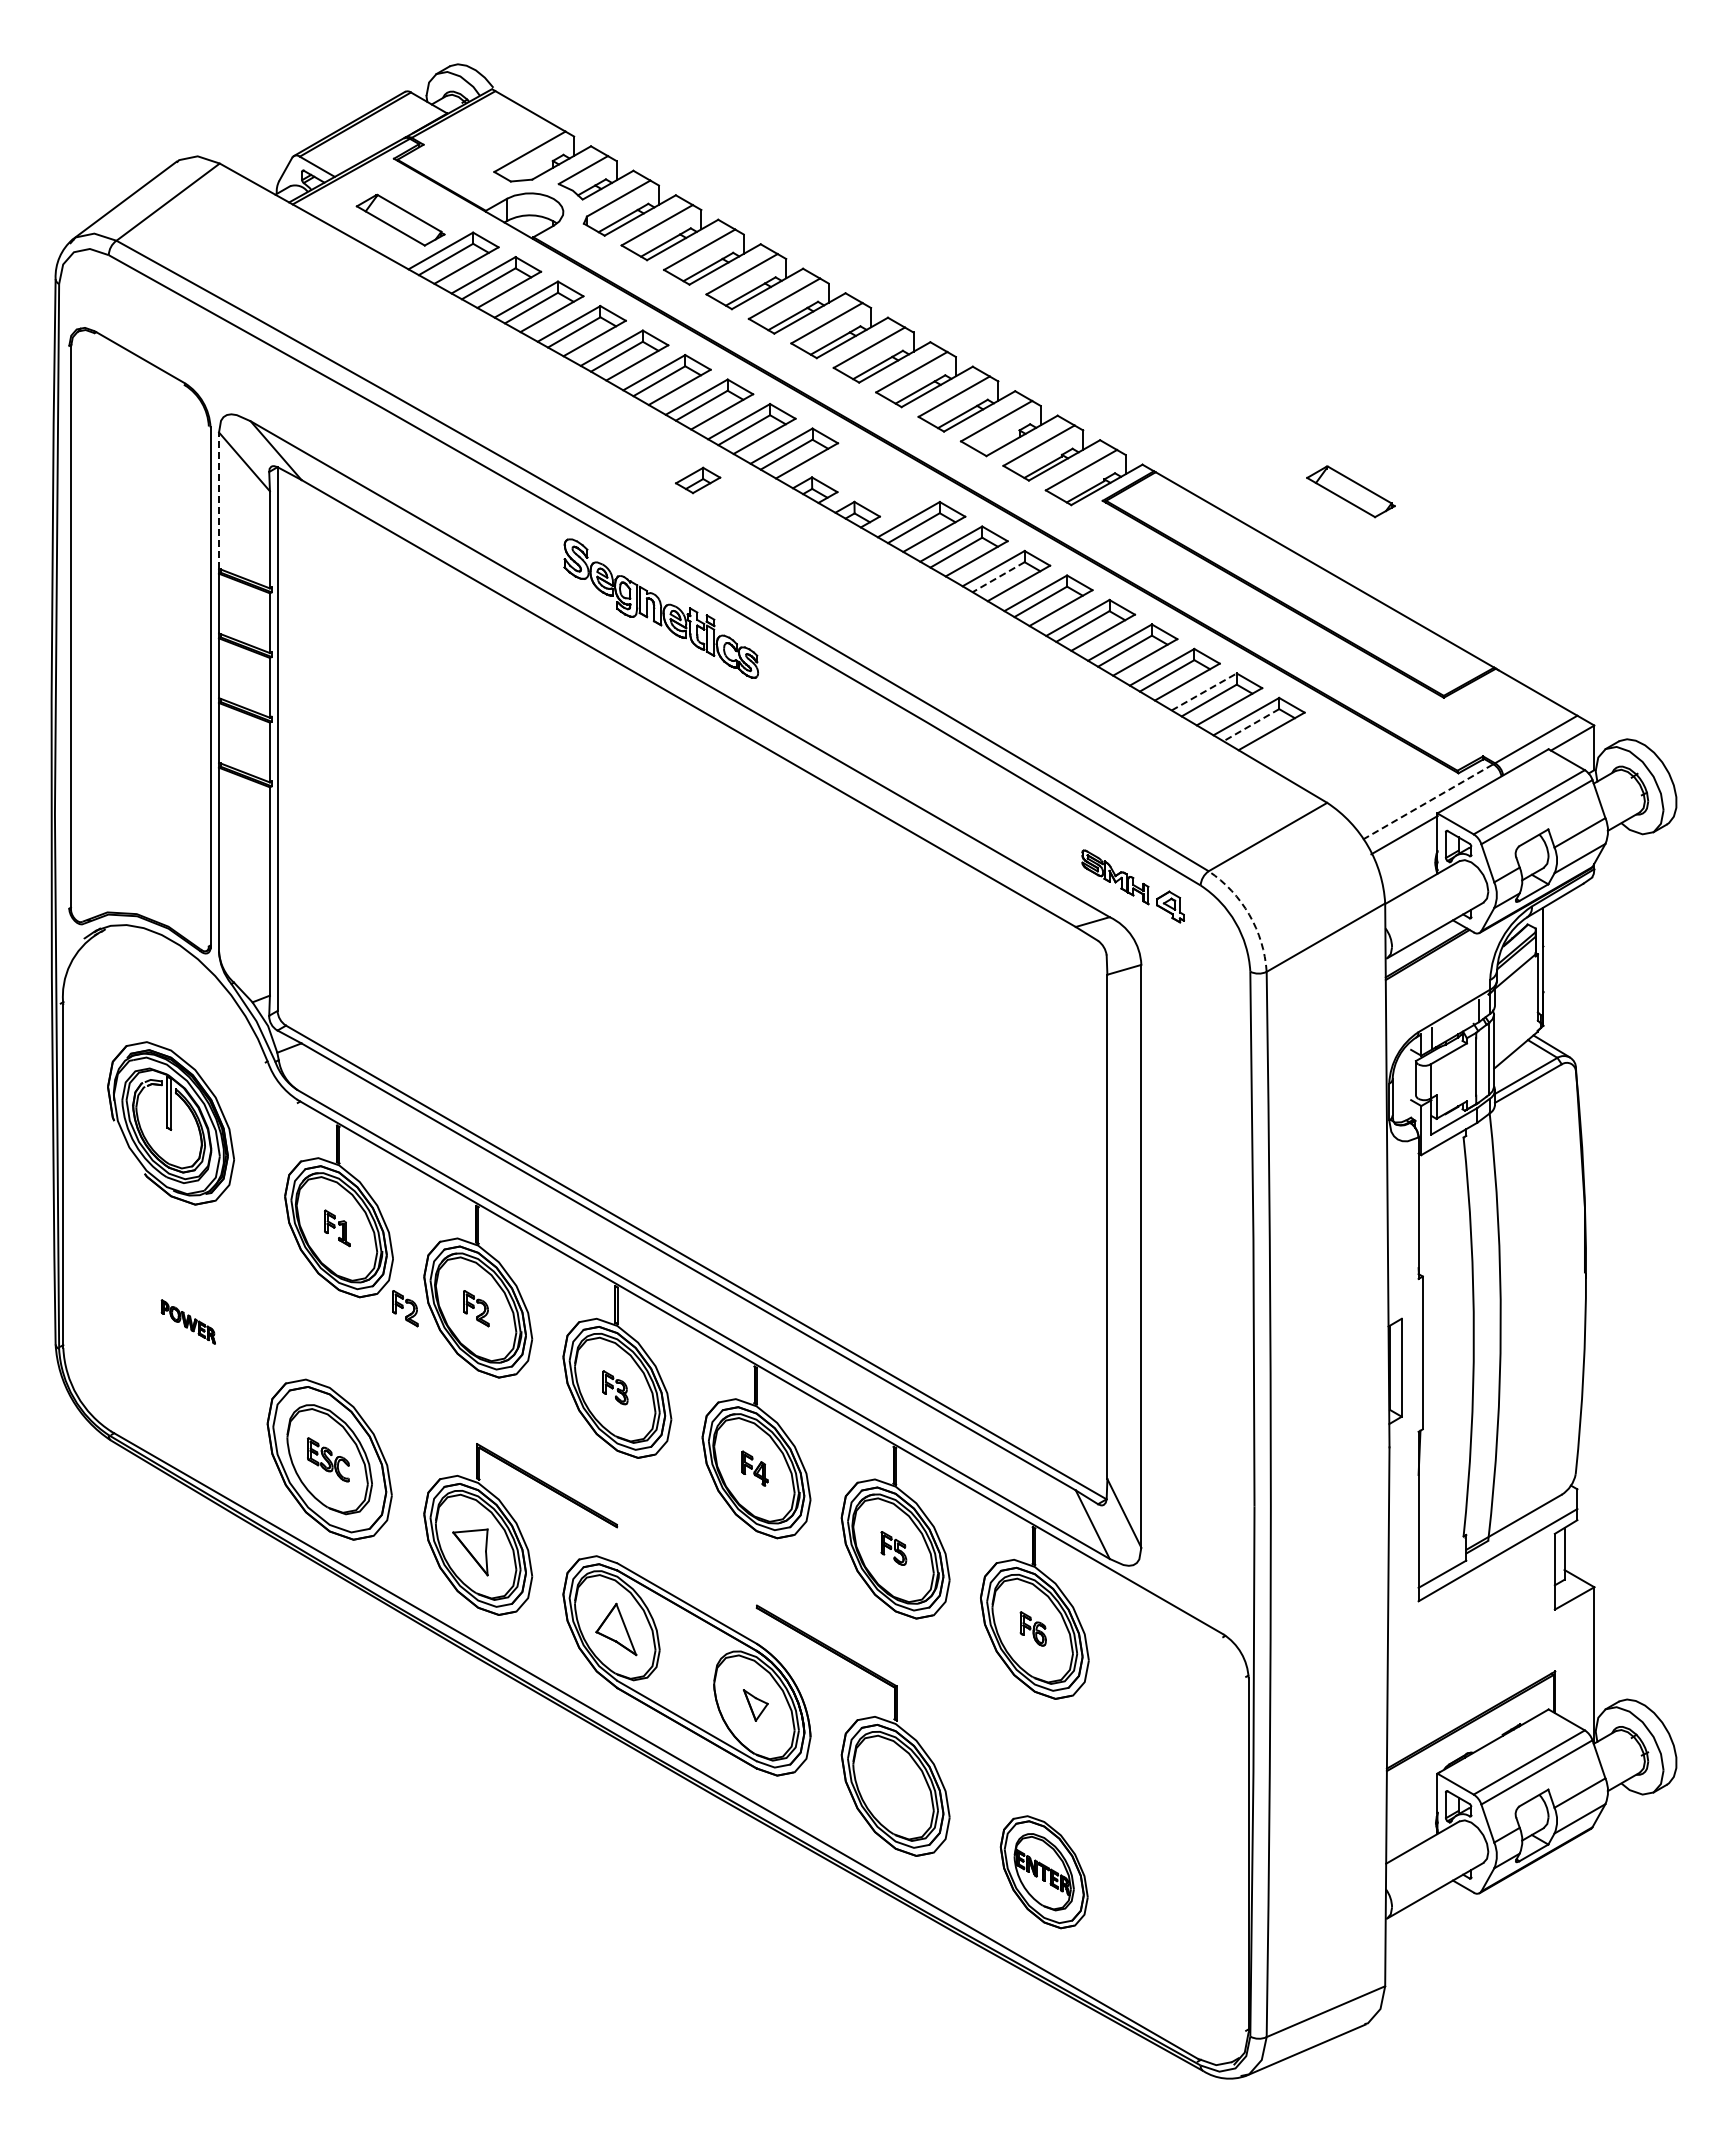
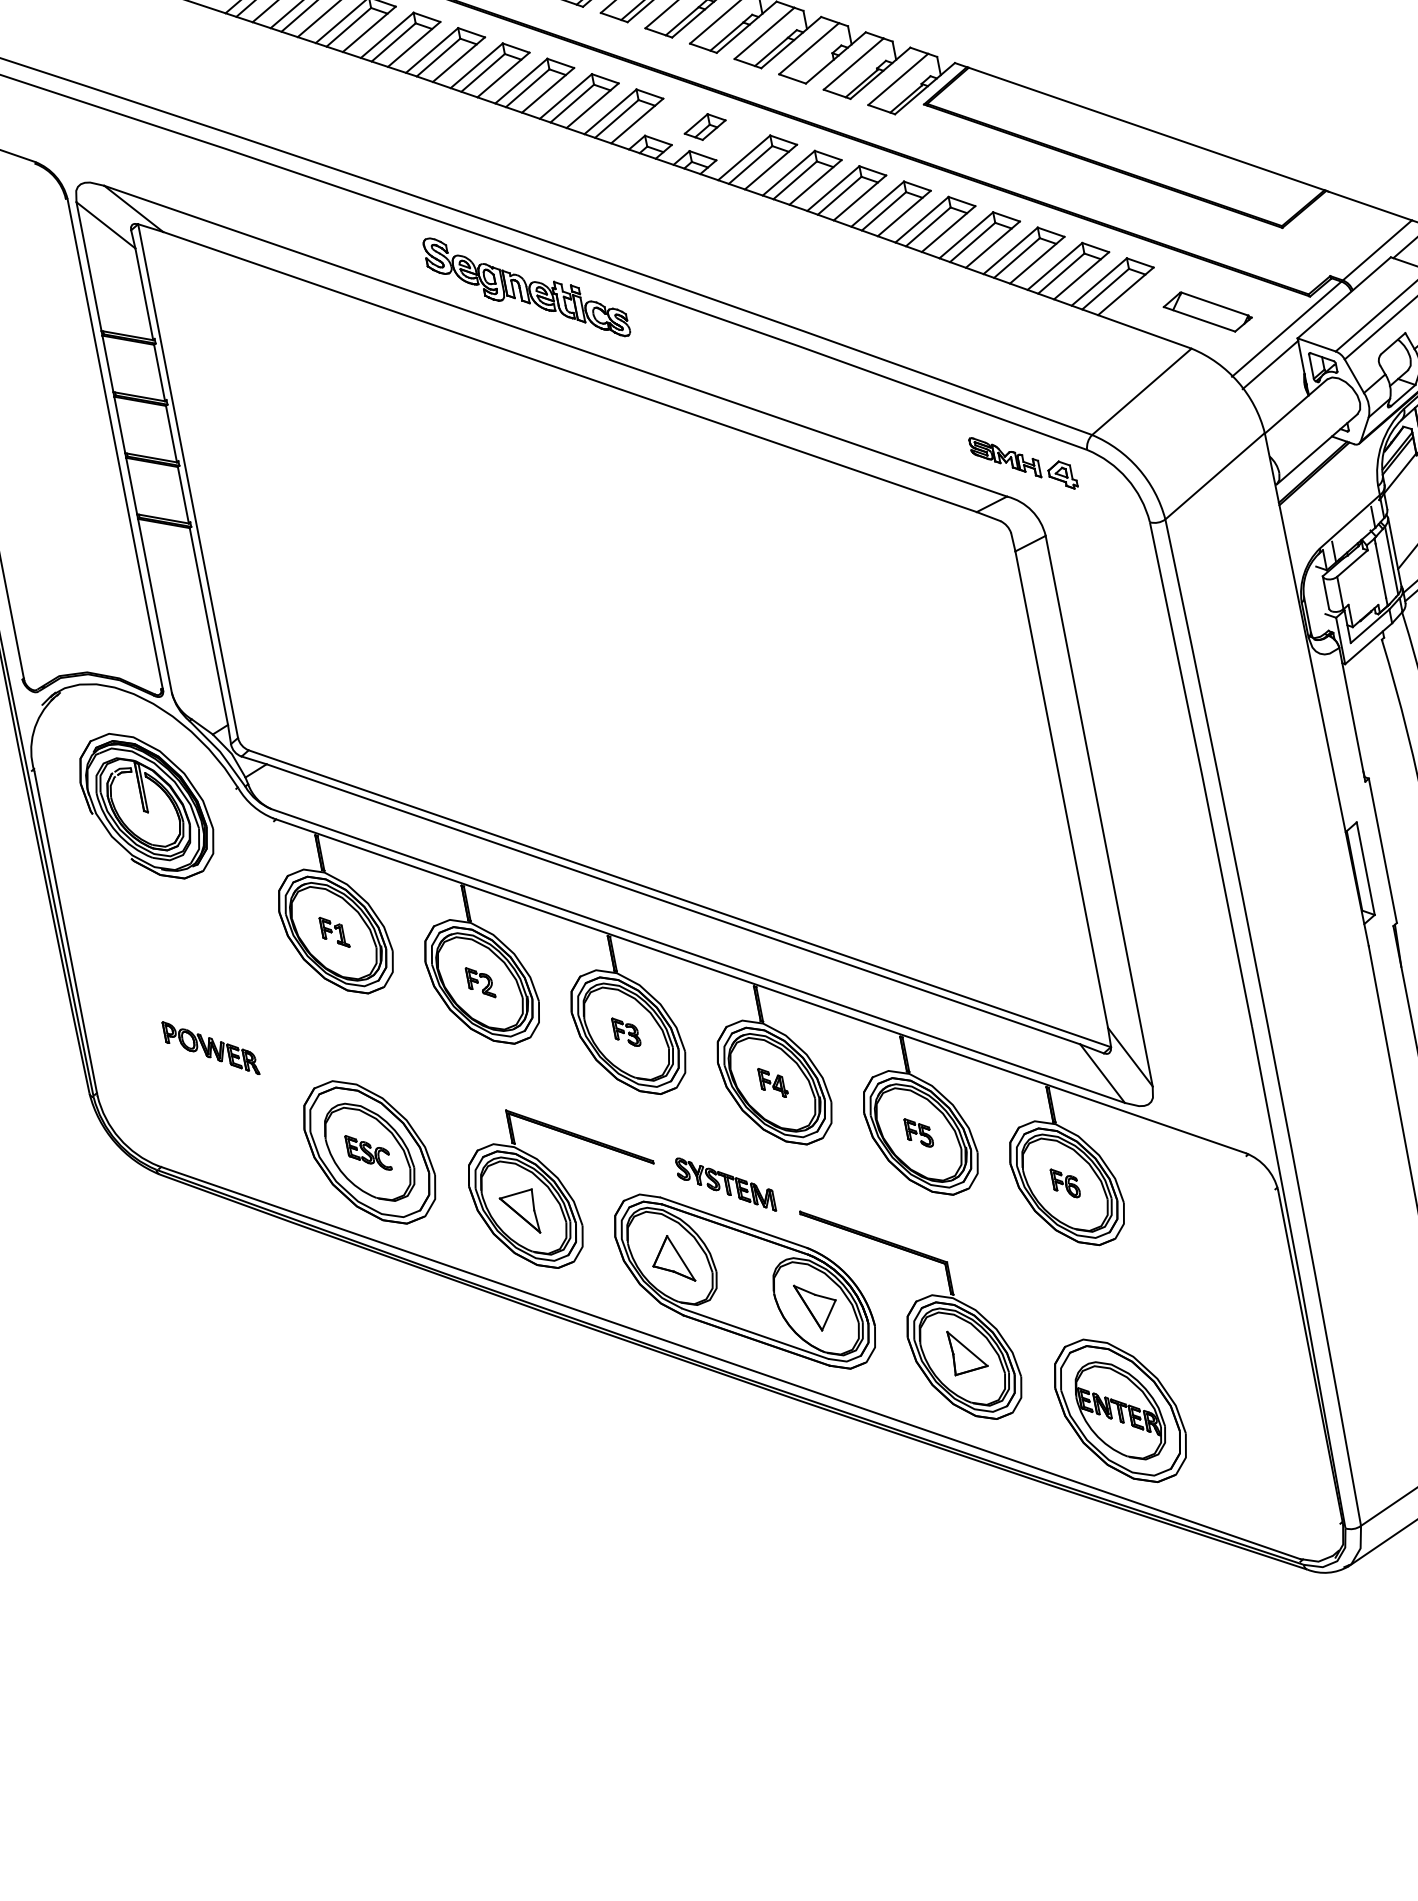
part: (698, 480) -> (705, 127), moved
part: (1350, 491) -> (1207, 311), moved
line: (219, 500) -> (89, 266), dashed -> solid
line: (998, 577) -> (839, 196), dashed -> solid
line: (1204, 691) -> (1055, 265), dashed -> solid
line: (1250, 725) -> (1104, 289), dashed -> solid
line: (1428, 801) -> (1286, 328), dashed -> solid
arc: (1249, 914) -> (1138, 468), dashed -> solid
part: (170, 1123) -> (146, 806), moved
part: (405, 1308) -> (413, 995), removed
part: (188, 1321) -> (210, 1047), size x1.67
part: (685, 1563) -> (724, 1185), added
part: (755, 1705) -> (817, 1306), size x1.67
part: (900, 1779) -> (967, 1349), added
part: (1044, 1872) -> (1120, 1411), size x1.43

